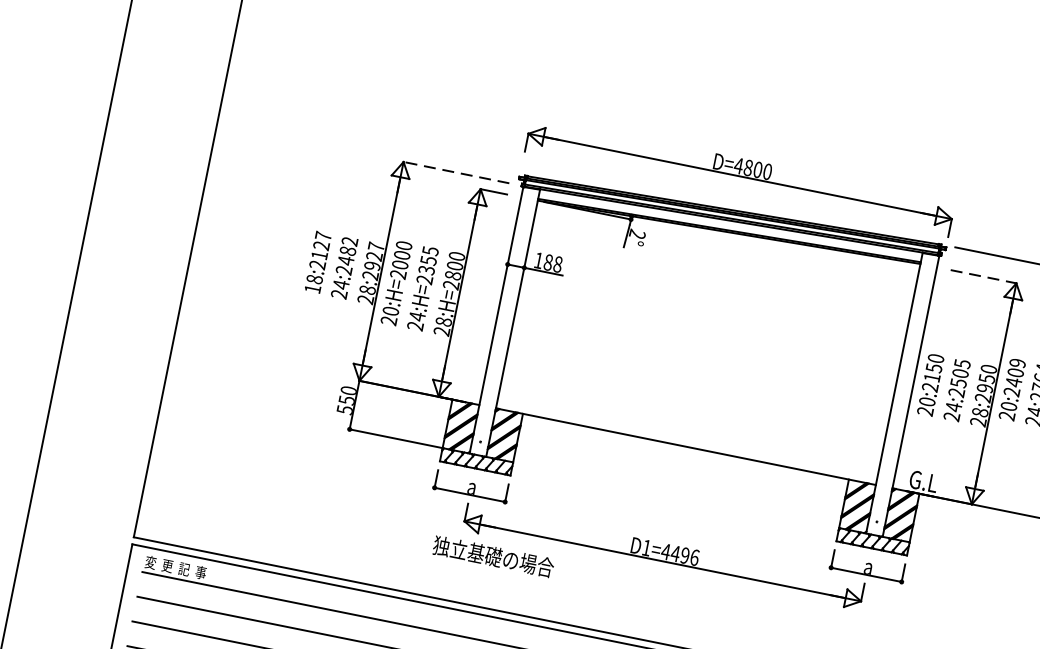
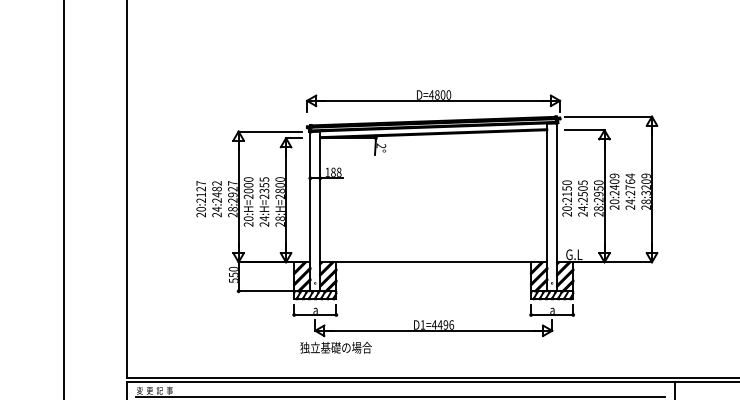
line: (456, 172) -> (270, 131), dashed -> solid
line: (982, 276) -> (584, 130), dashed -> solid
text: (312, 282) -> (200, 211), 18:2127 -> 20:2127

